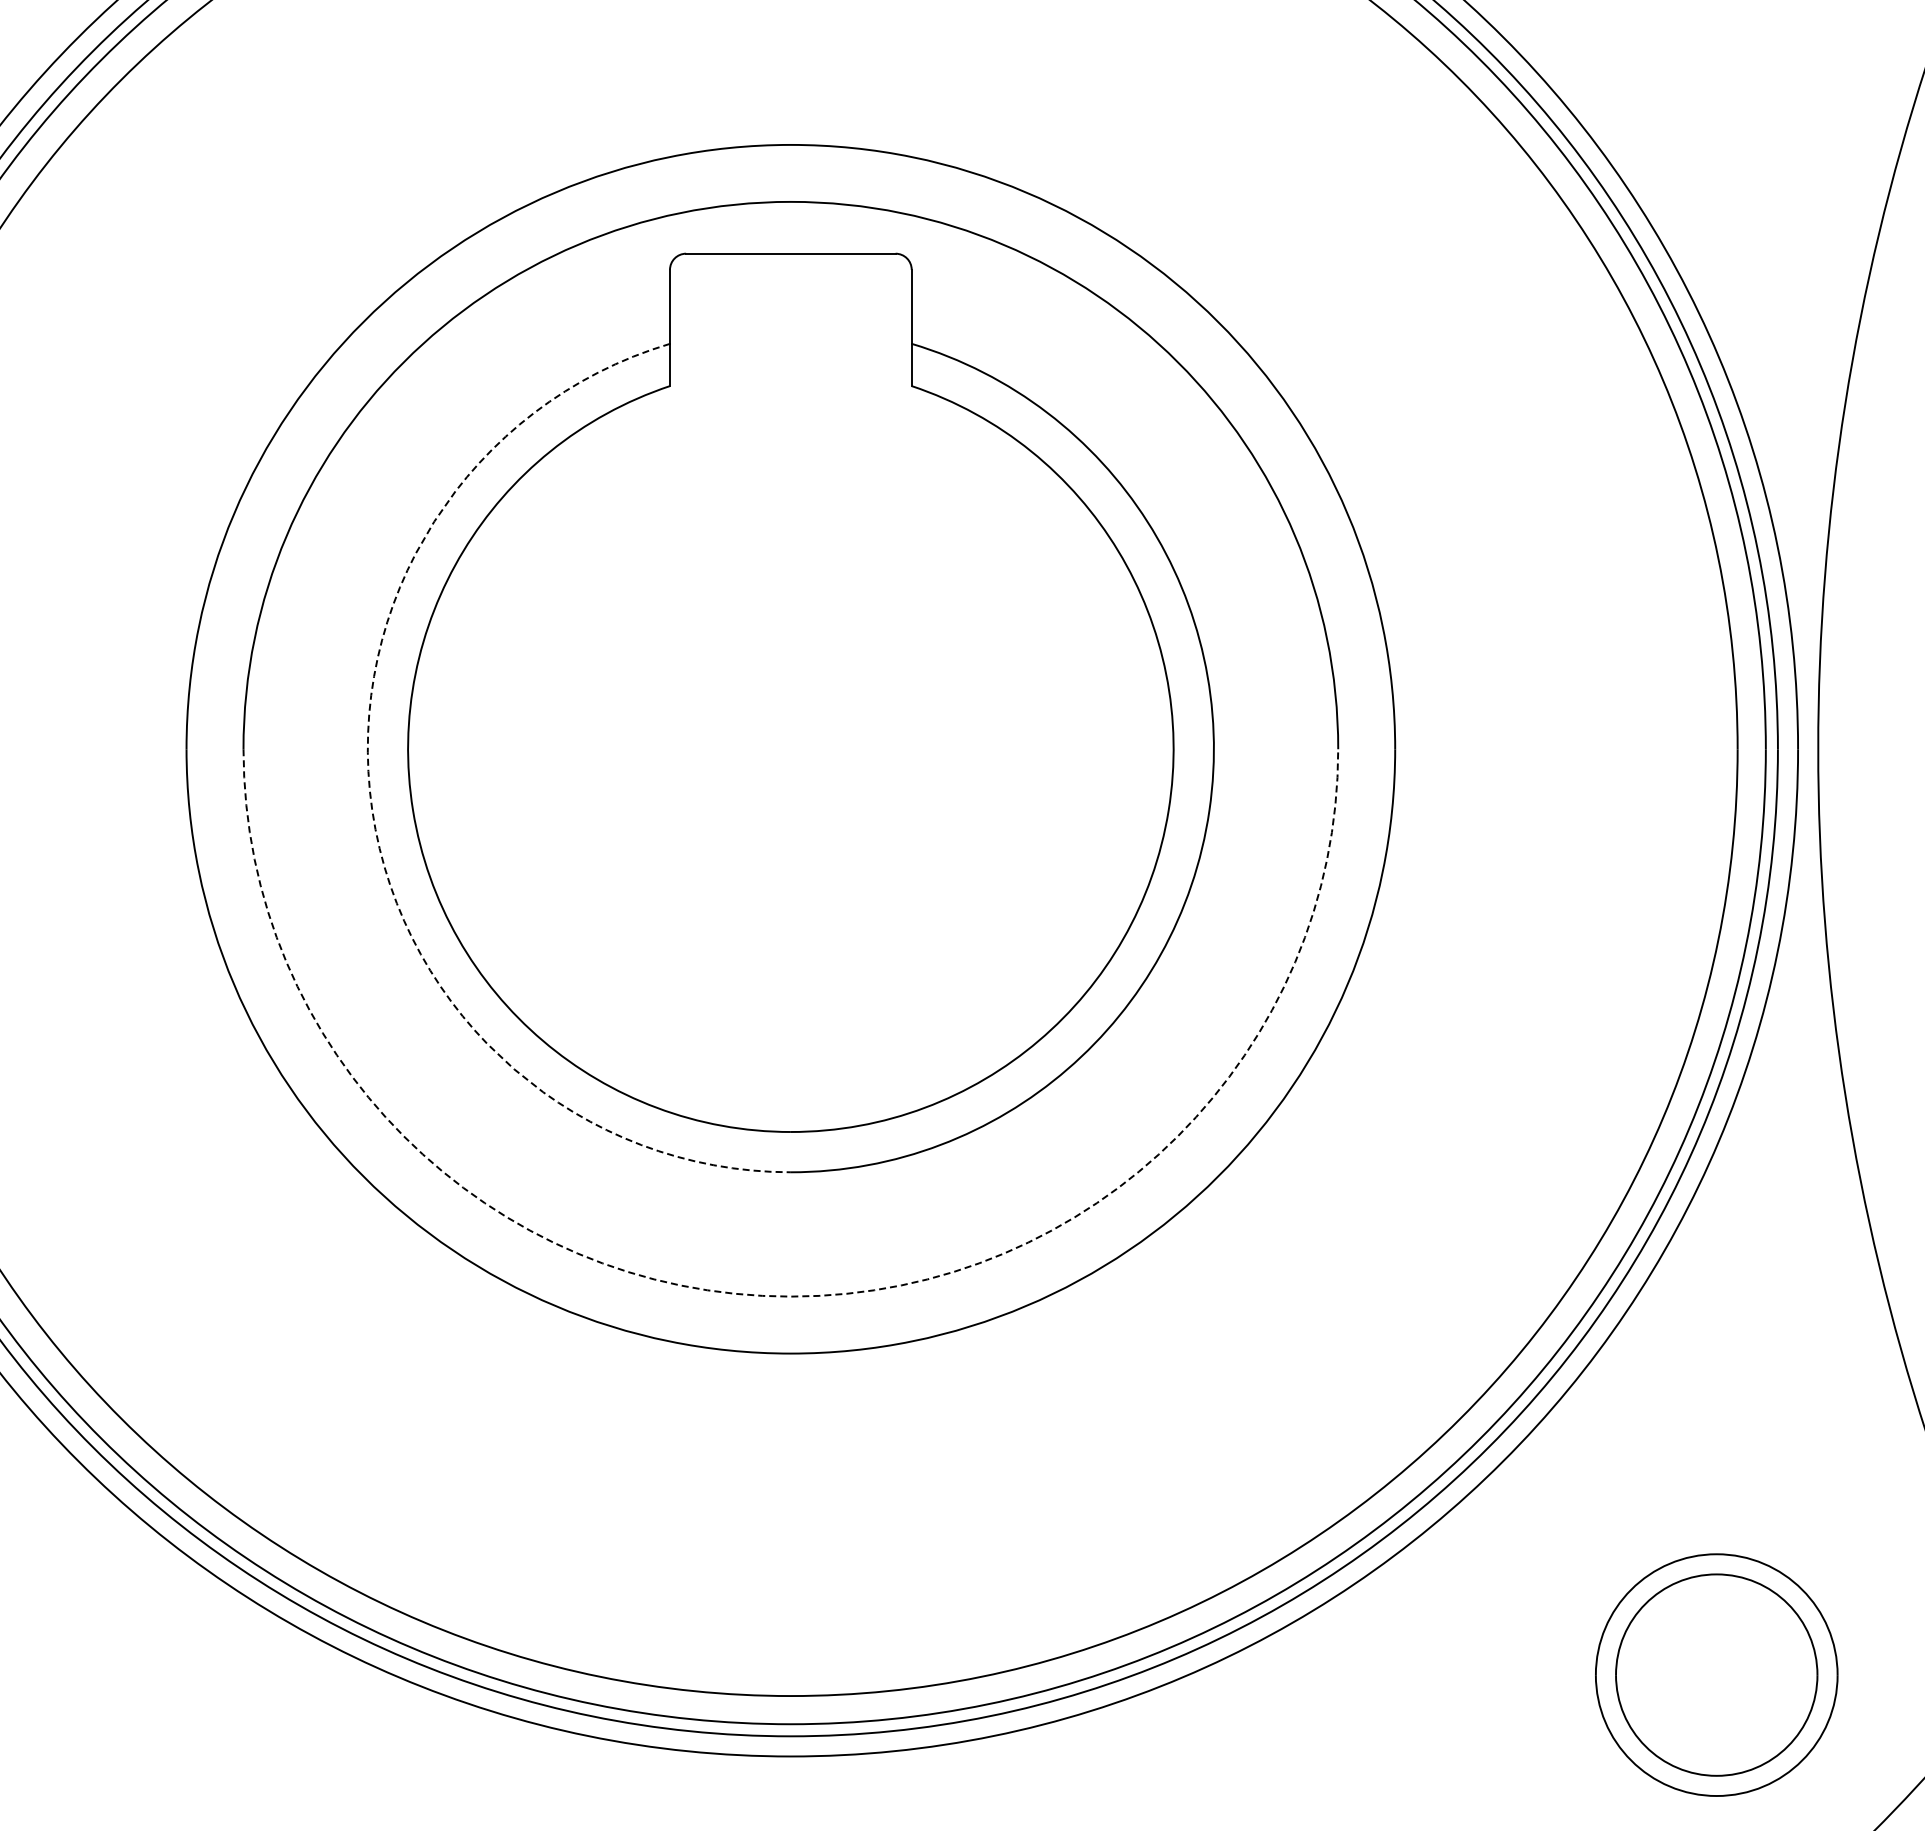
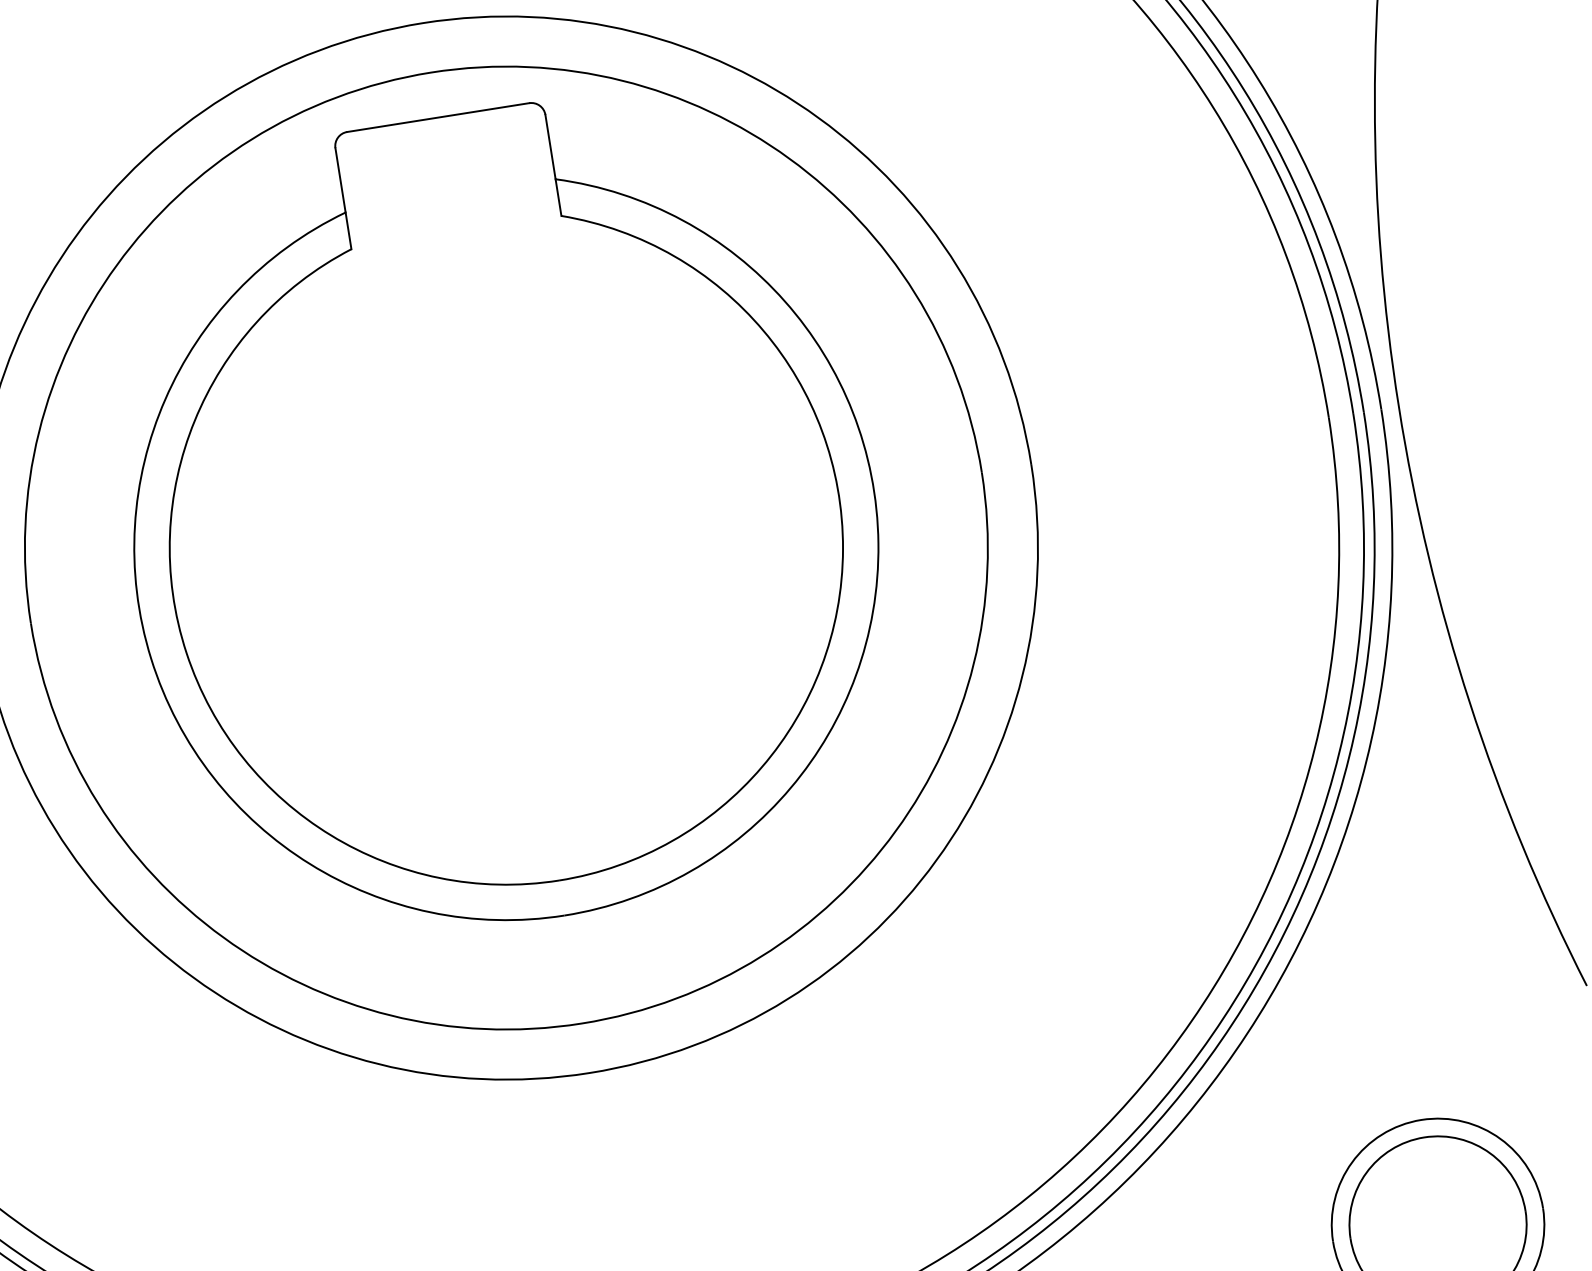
arc: (372, 810) -> (151, 658), dashed -> solid
arc: (790, 1296) -> (581, 1023), dashed -> solid

